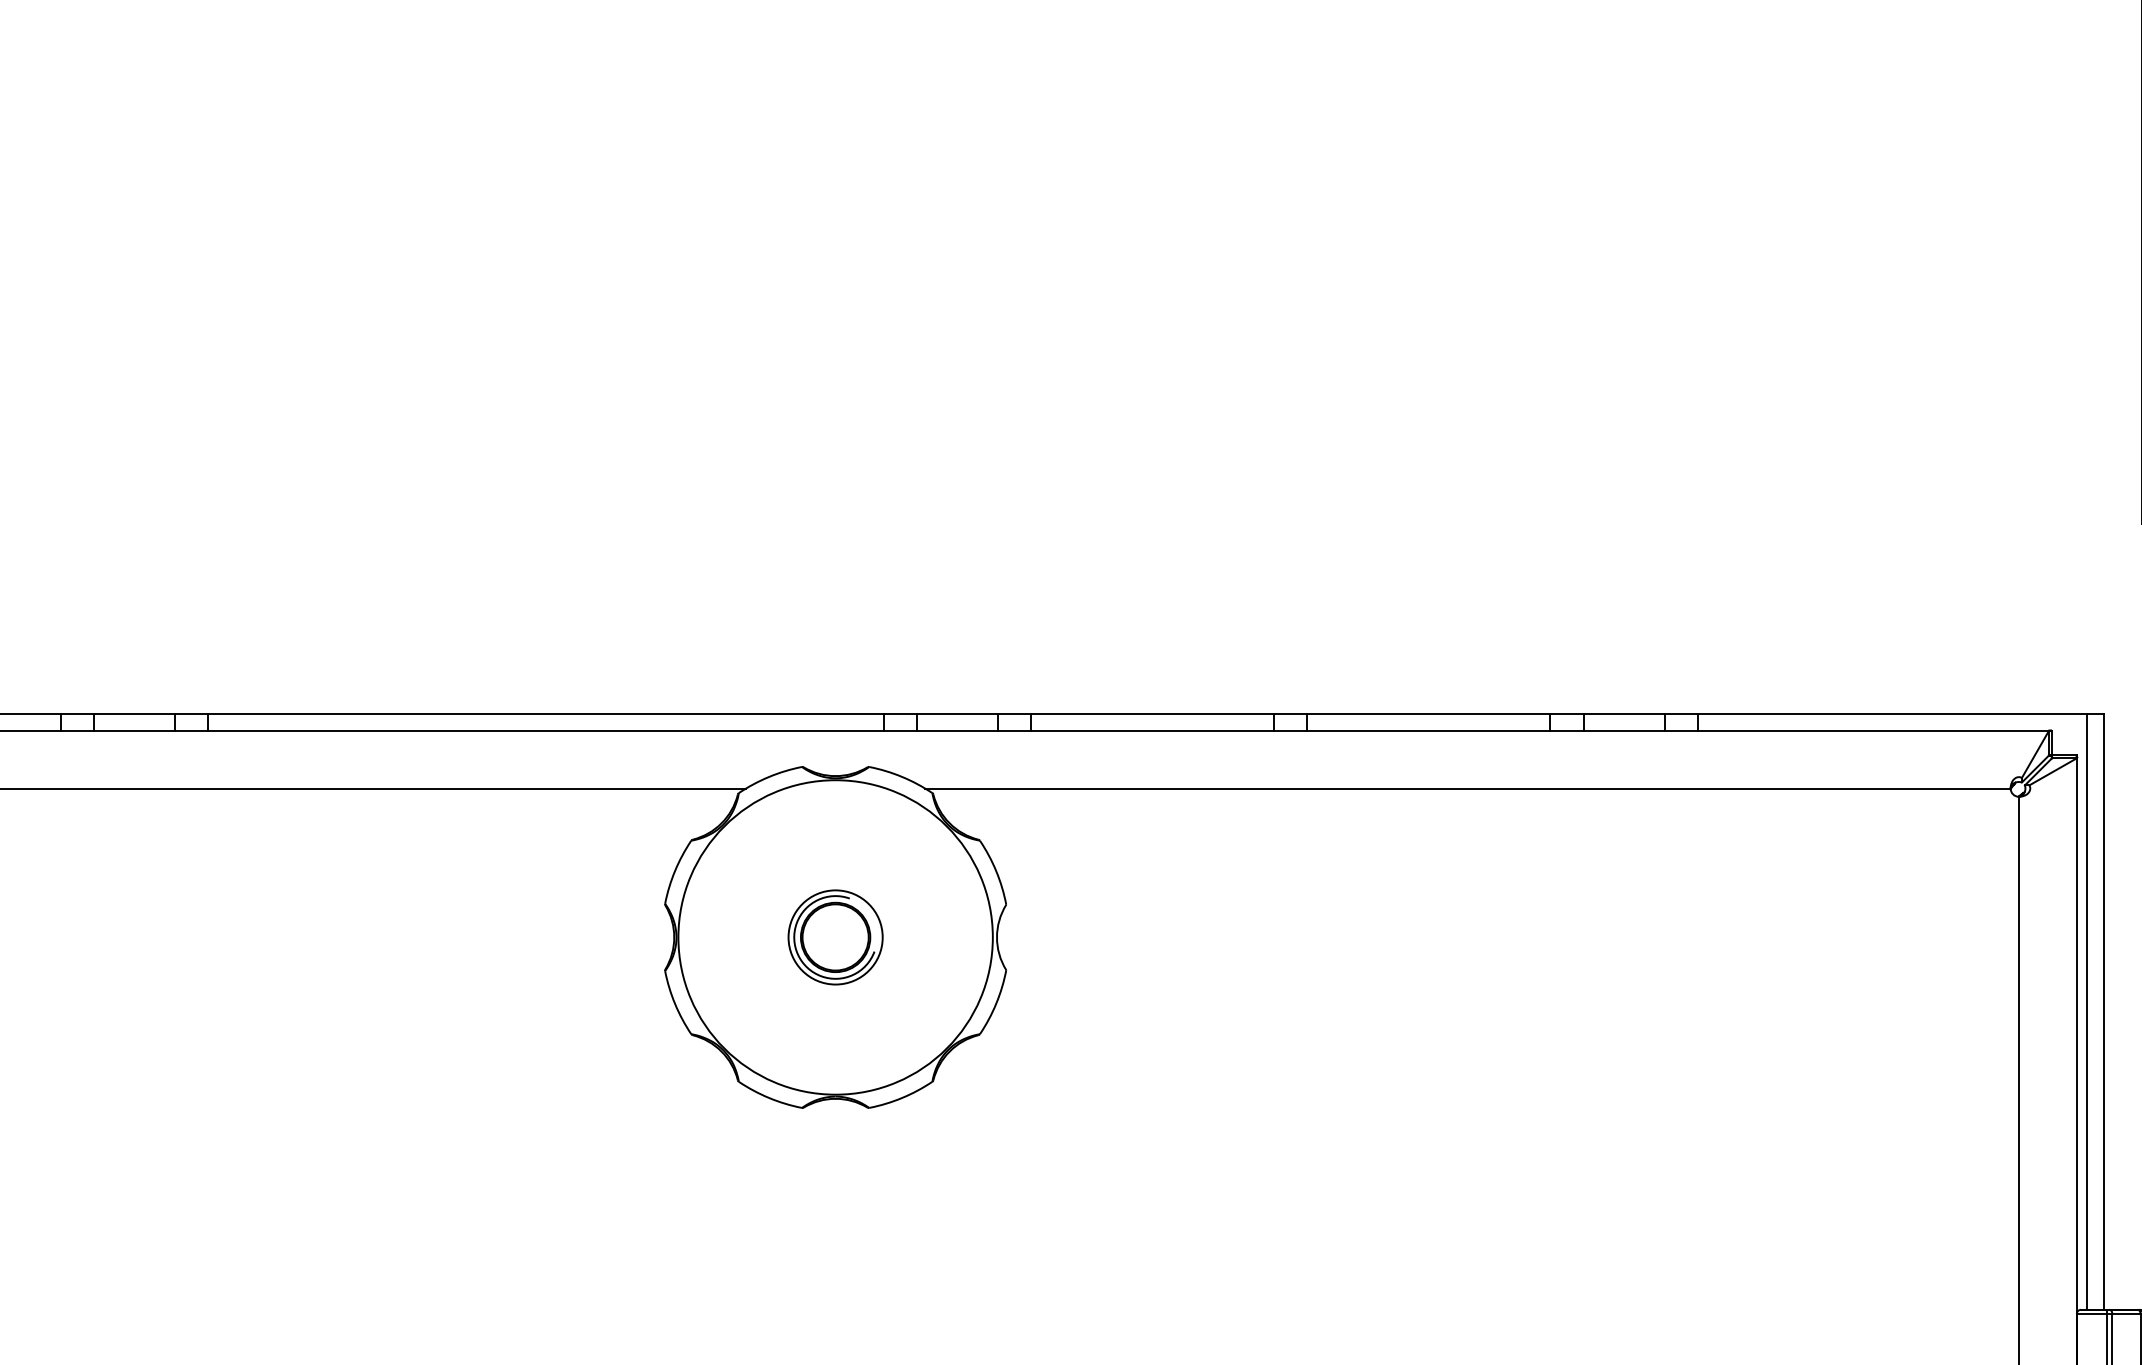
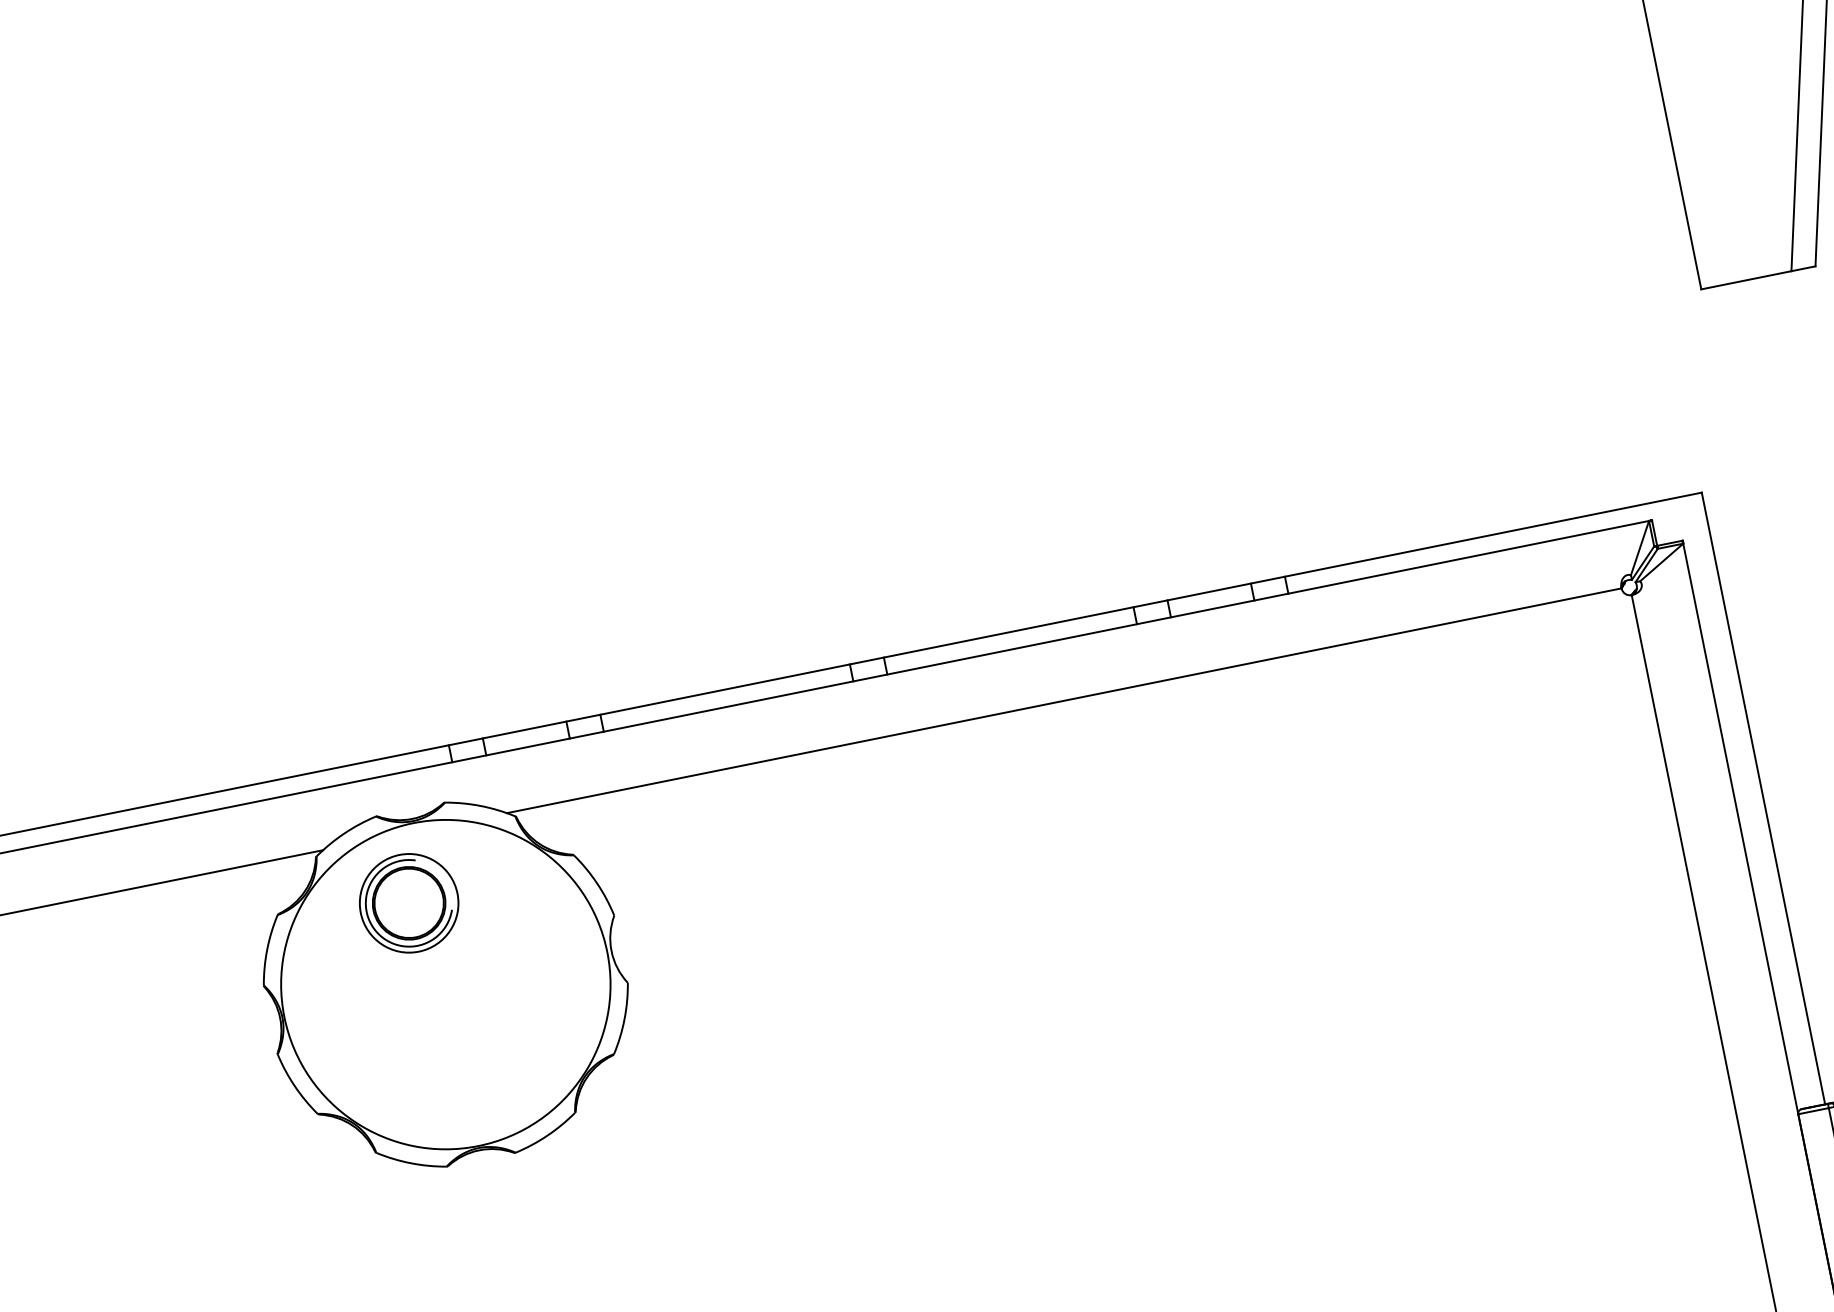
part: (835, 937) -> (409, 903), moved
line: (2086, 1011) -> (1745, 801), removed

